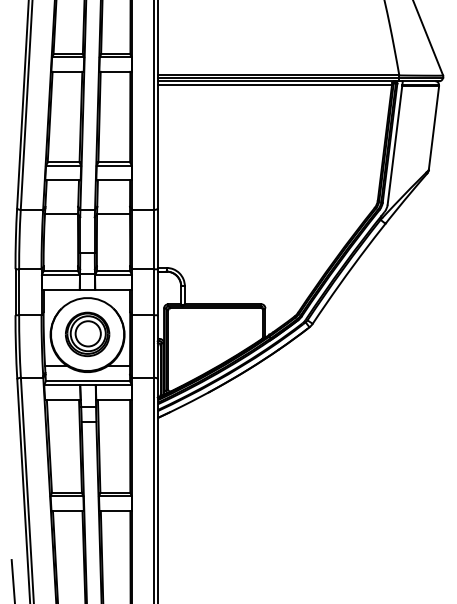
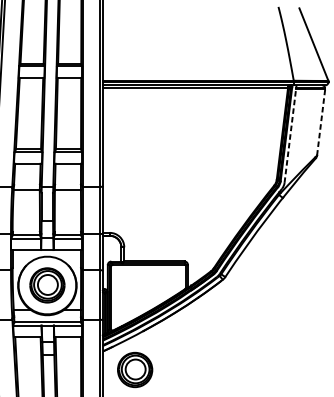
line: (434, 127) -> (321, 121), solid -> dashed
line: (395, 142) -> (290, 133), solid -> dashed
part: (198, 441) -> (135, 370), added

